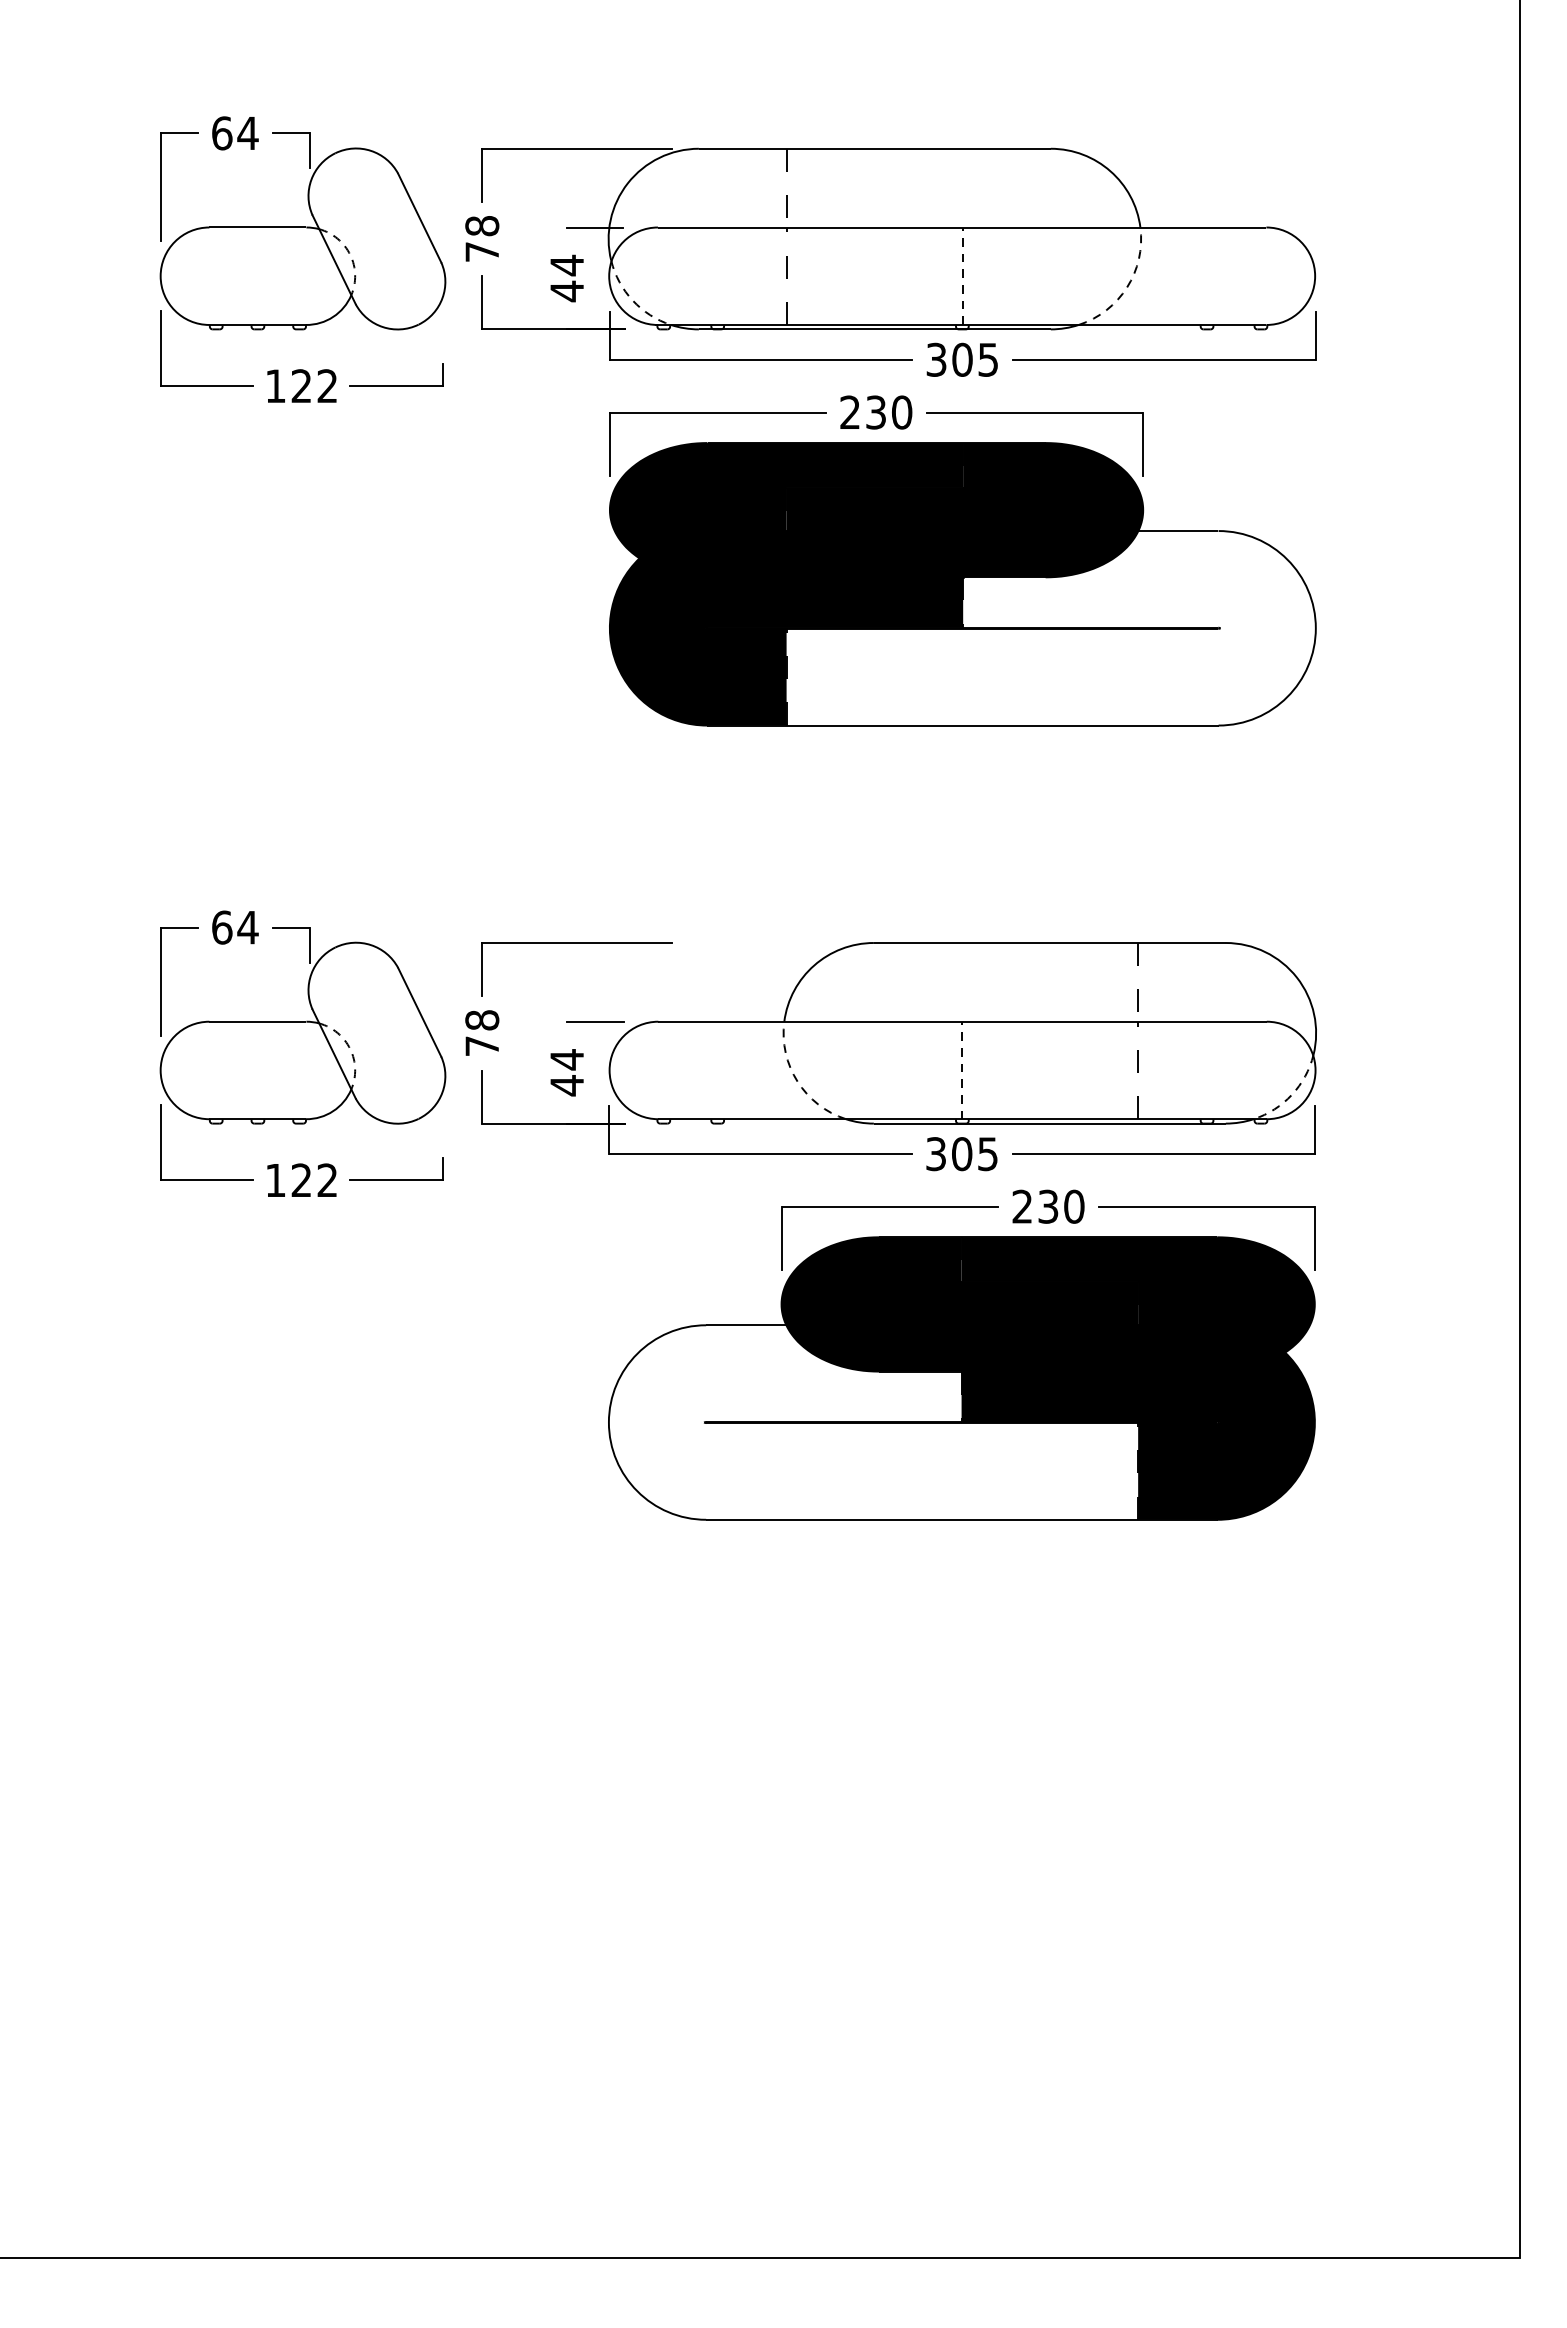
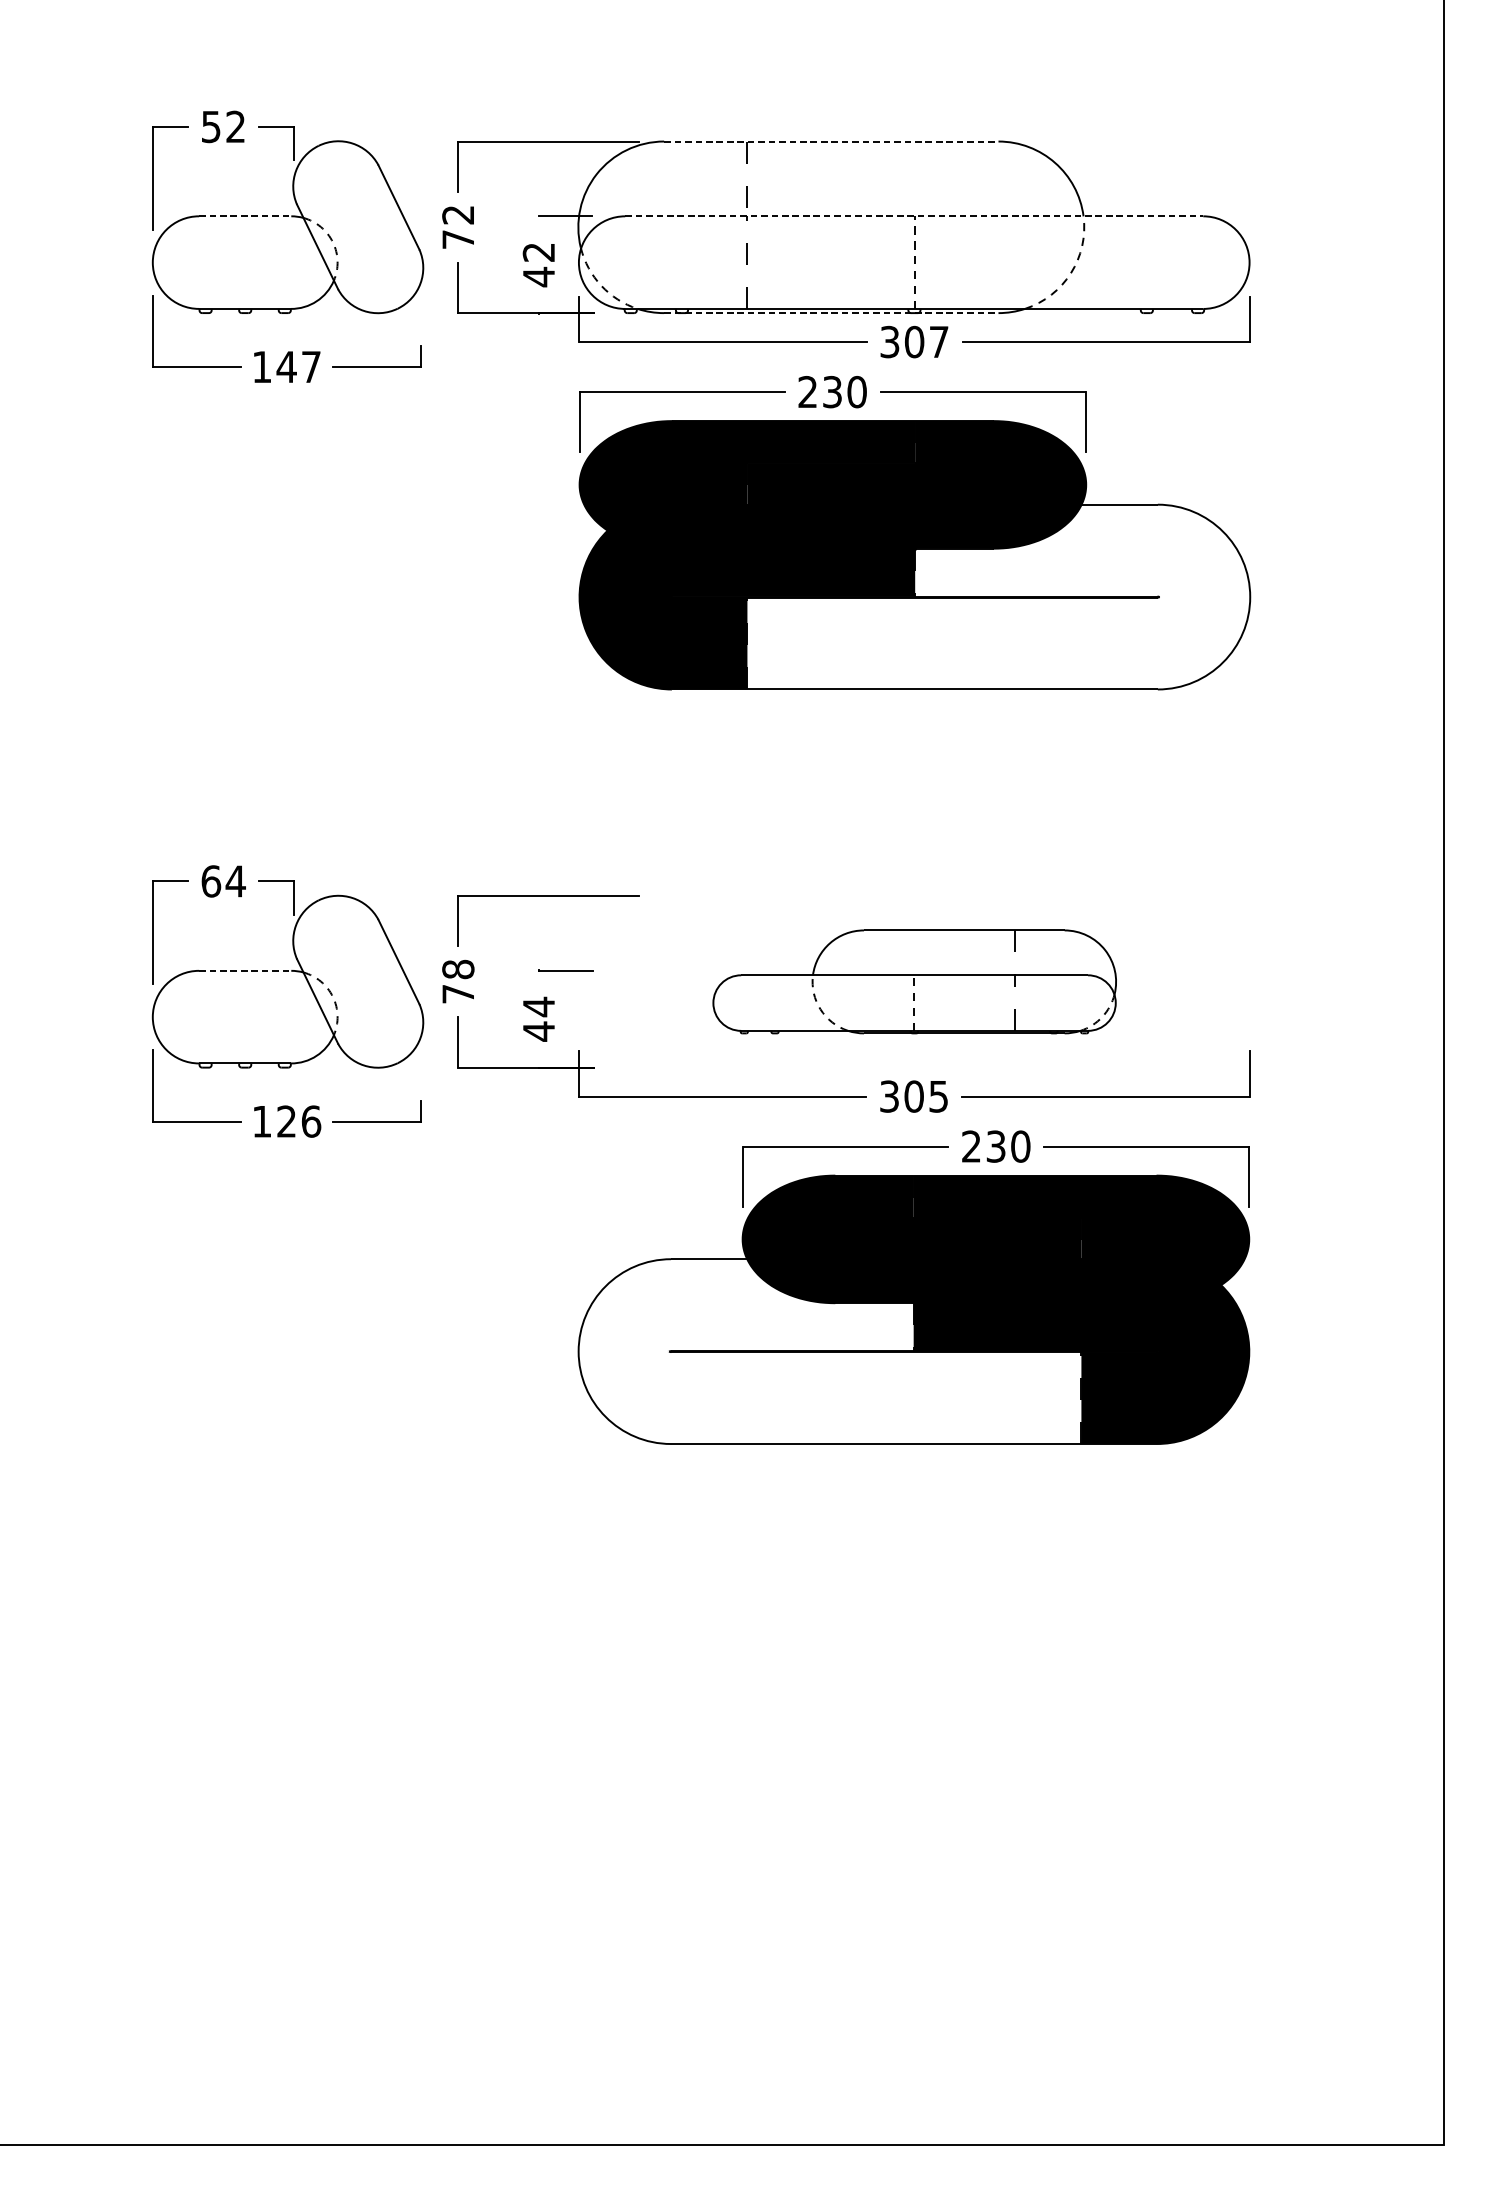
text: (235, 133) -> (223, 127), 64 -> 52
line: (874, 148) -> (830, 141), solid -> dashed
text: (482, 226) -> (458, 215), 78 -> 72
line: (257, 227) -> (244, 216), solid -> dashed
line: (962, 227) -> (914, 216), solid -> dashed
text: (566, 265) -> (538, 252), 44 -> 42
line: (874, 329) -> (830, 313), solid -> dashed
text: (987, 359) -> (938, 341), 305 -> 307
text: (313, 385) -> (298, 366), 122 -> 147
line: (257, 1021) -> (244, 970), solid -> dashed
part: (962, 1033) -> (914, 982), size x0.6
text: (327, 1180) -> (311, 1121), 122 -> 126

